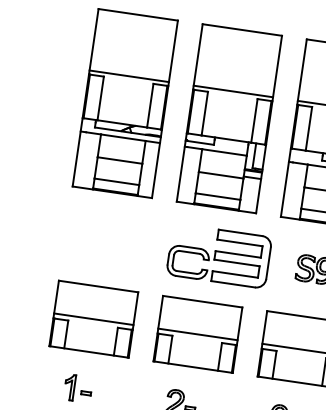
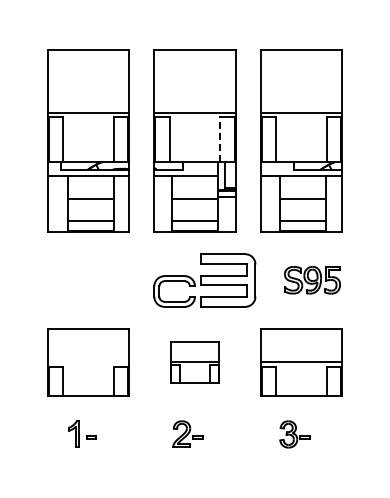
line: (254, 120) -> (220, 139), solid -> dashed
line: (93, 319) -> (87, 362), removed
part: (197, 334) -> (194, 362), size x0.6

